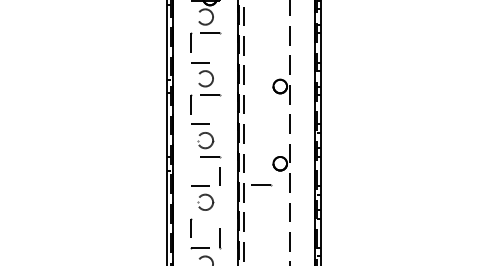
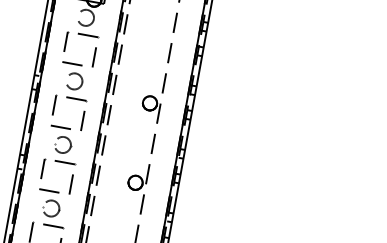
line: (219, 52) -> (93, 56), added
line: (219, 114) -> (82, 120), added
line: (191, 165) -> (43, 168), added
line: (261, 185) -> (53, 227), moved

